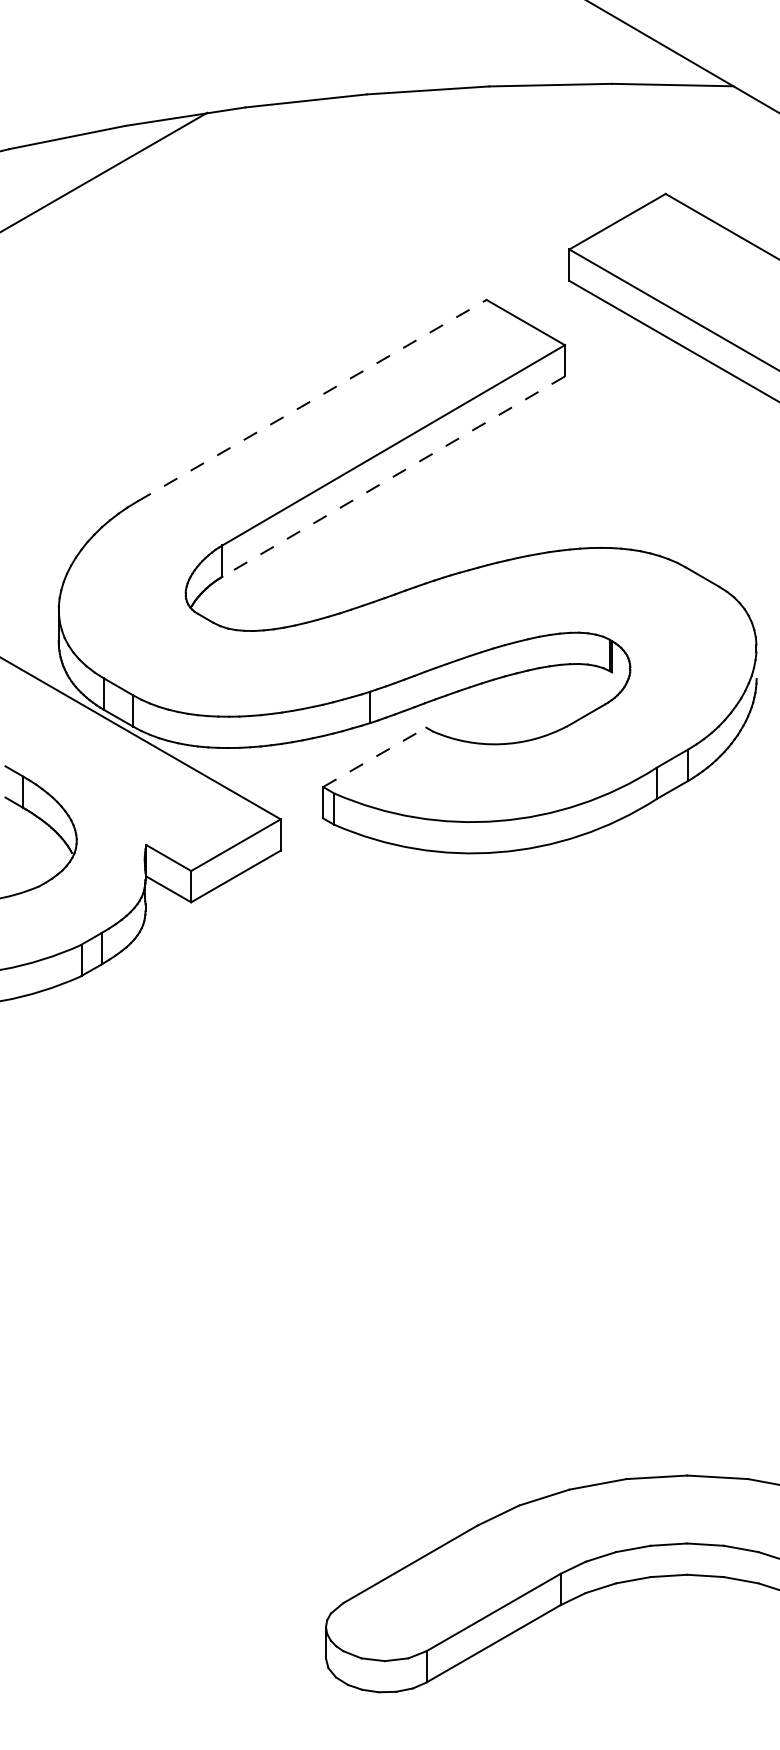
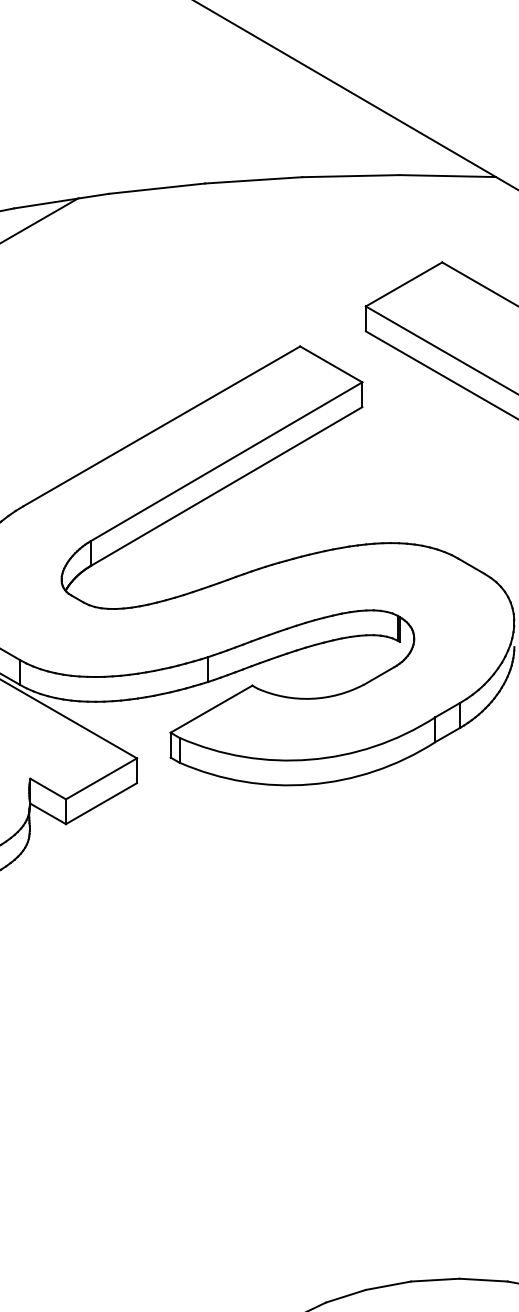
line: (312, 400) -> (162, 426), dashed -> solid
line: (393, 476) -> (226, 486), dashed -> solid
line: (375, 757) -> (212, 709), dashed -> solid

